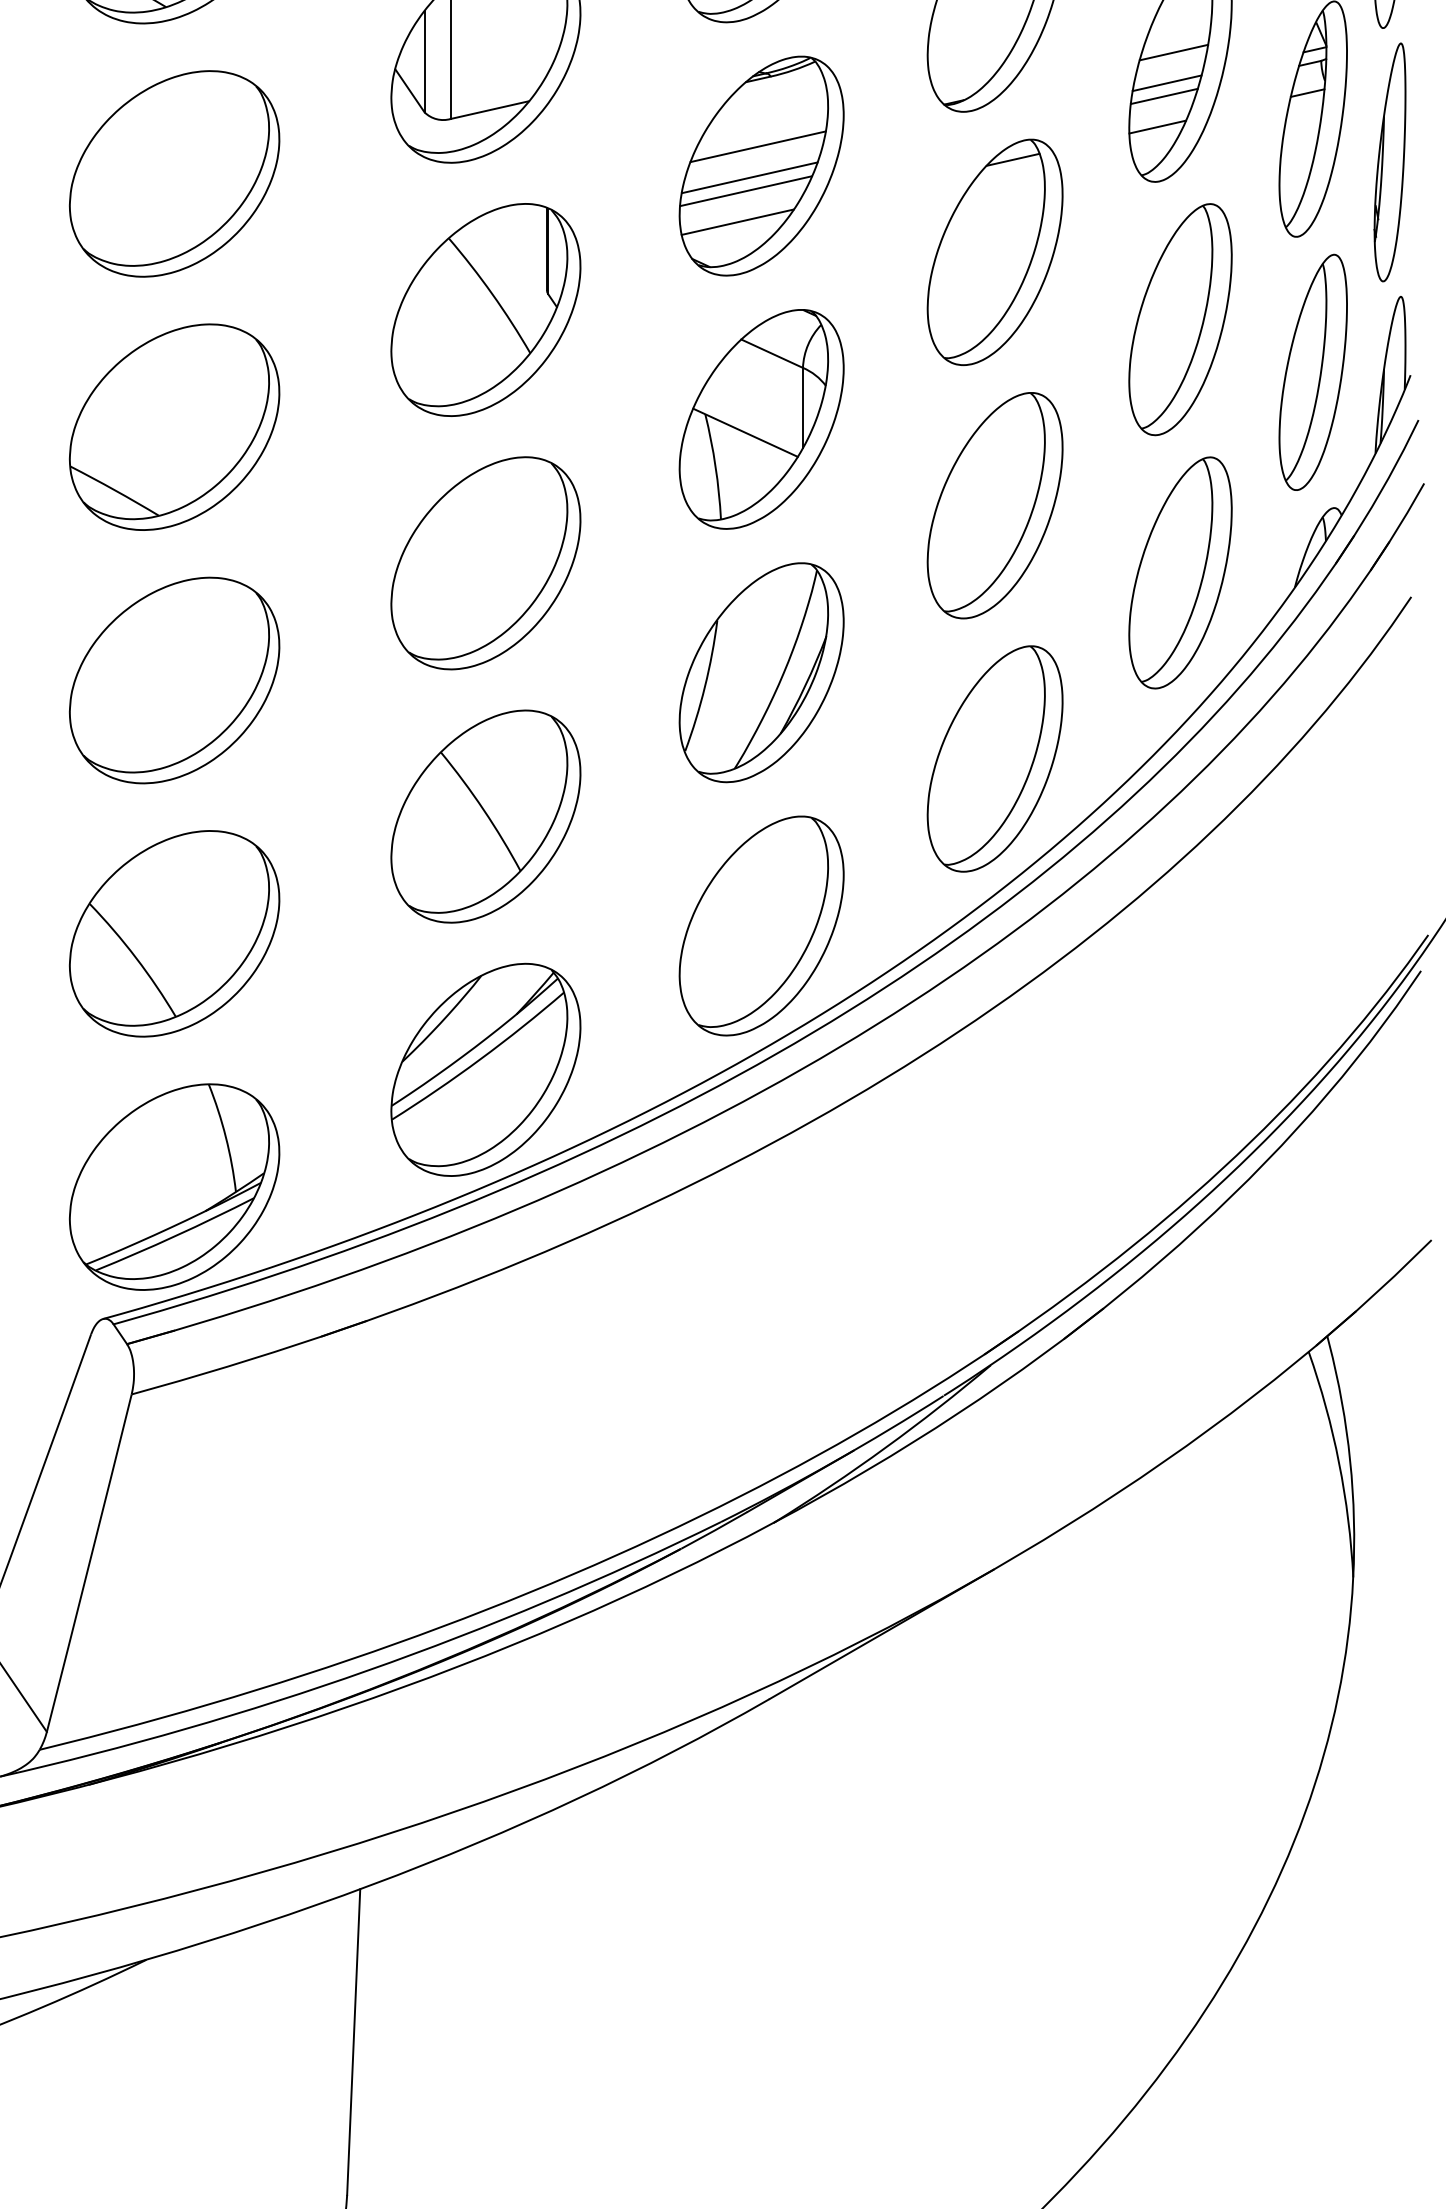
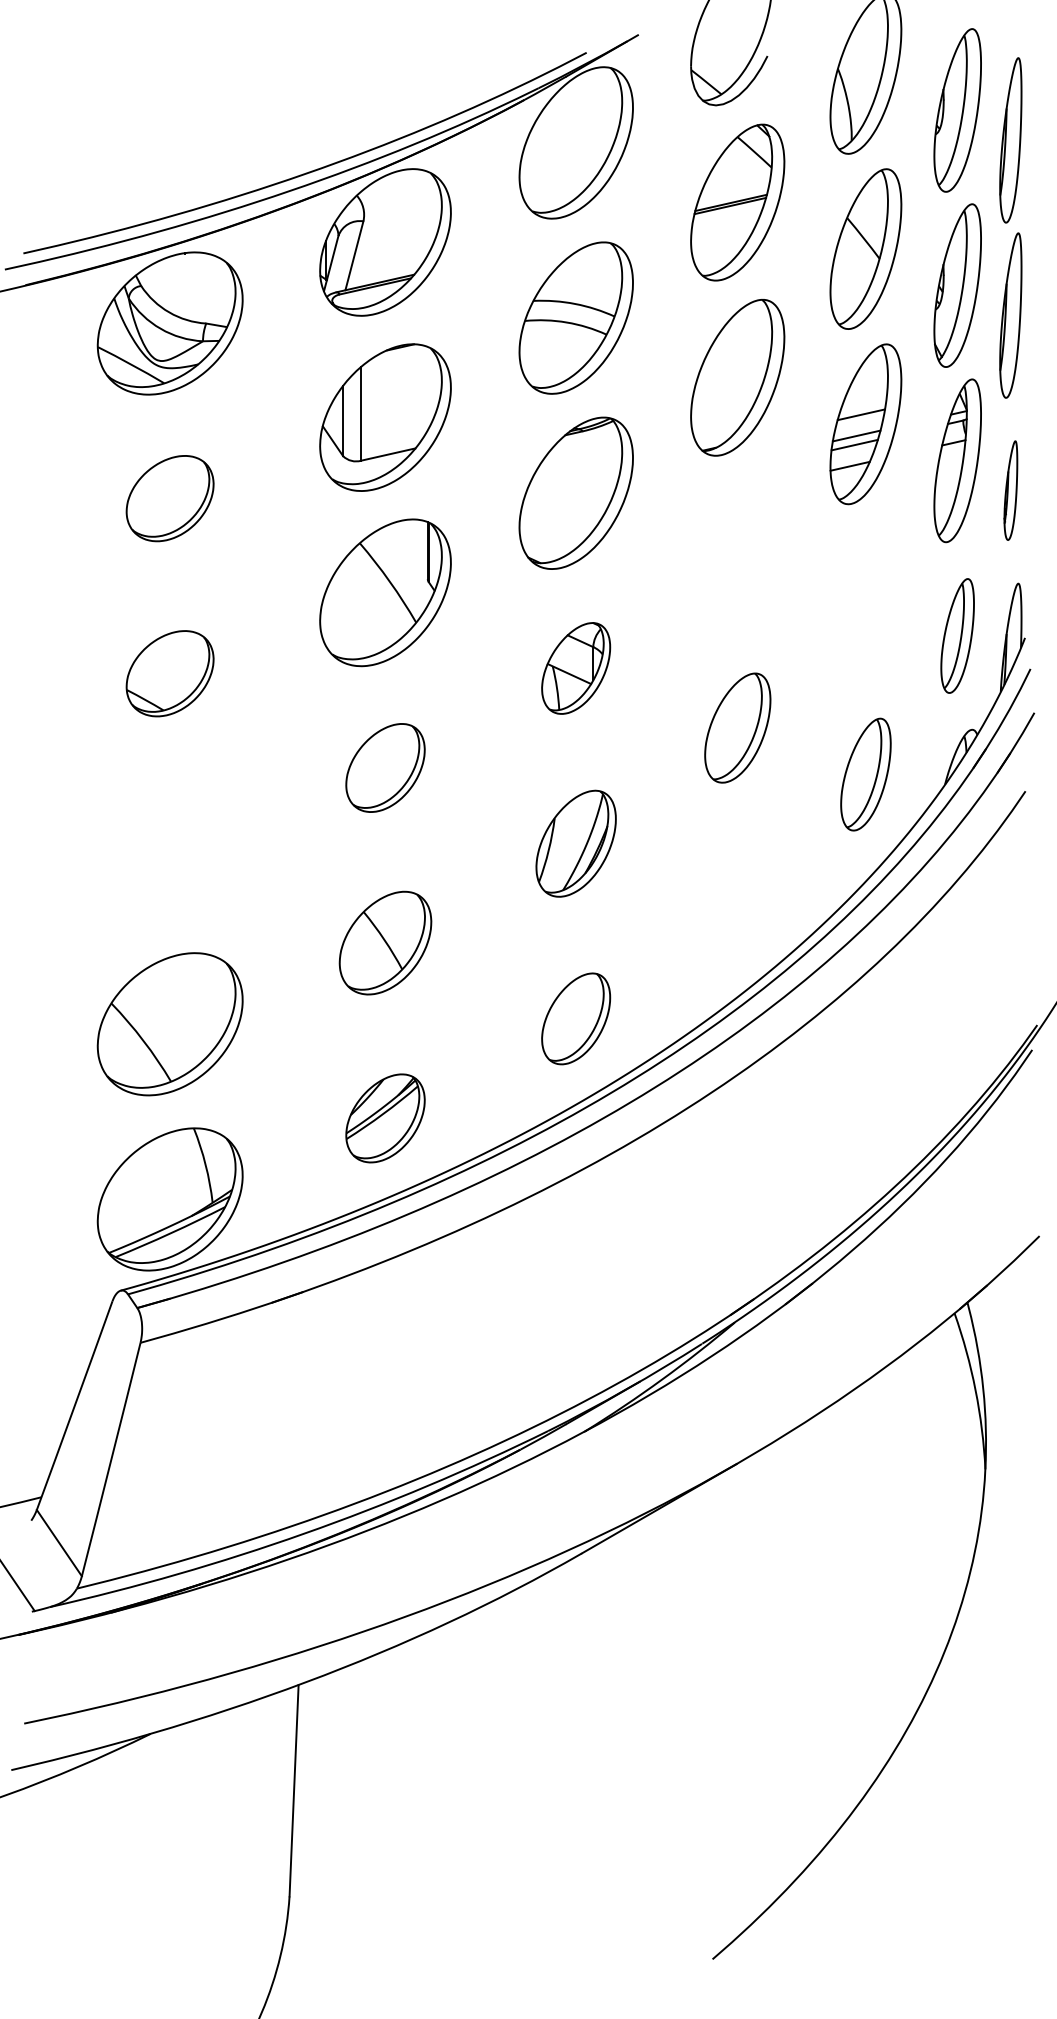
line: (757, 146) -> (573, 479), removed
part: (1389, 162) -> (1010, 490), size x0.6
part: (173, 173) -> (169, 498), size x0.6
line: (749, 177) -> (567, 501), removed
line: (746, 190) -> (565, 510), removed
line: (737, 221) -> (559, 531), removed
part: (994, 251) -> (737, 552), removed
part: (1179, 319) -> (865, 599), removed
part: (1312, 371) -> (957, 635), size x0.7
part: (760, 419) -> (575, 668), size x0.6
part: (173, 426) -> (169, 673), size x0.6
part: (994, 504) -> (737, 727), size x0.7
part: (485, 562) -> (385, 767), size x0.6
part: (1179, 572) -> (865, 774), size x0.7
part: (760, 672) -> (575, 843), size x0.7
part: (173, 681) -> (169, 849), removed
part: (994, 759) -> (737, 903), removed
part: (485, 815) -> (385, 942), size x0.7
part: (760, 925) -> (575, 1018), size x0.6
part: (485, 1070) -> (385, 1118), size x0.6

